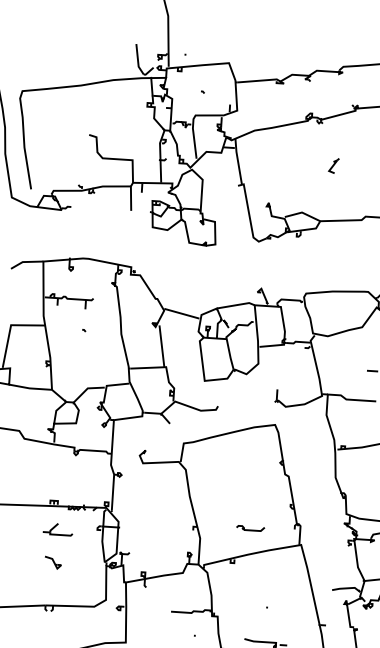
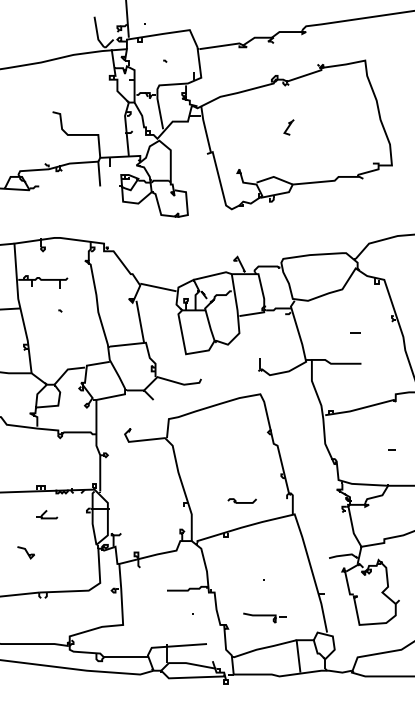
part: (333, 165) -> (288, 127), moved
part: (58, 529) -> (47, 514), size x0.7
part: (52, 562) -> (25, 552), moved

